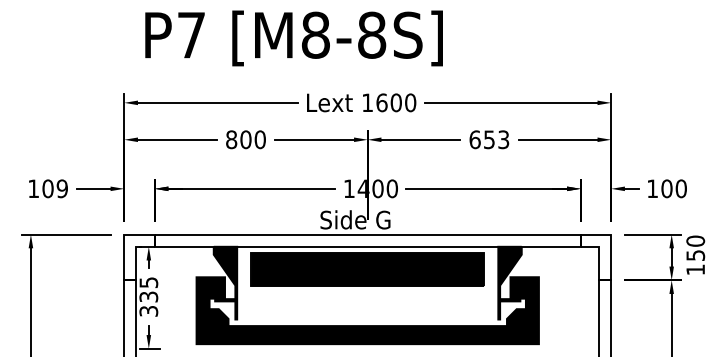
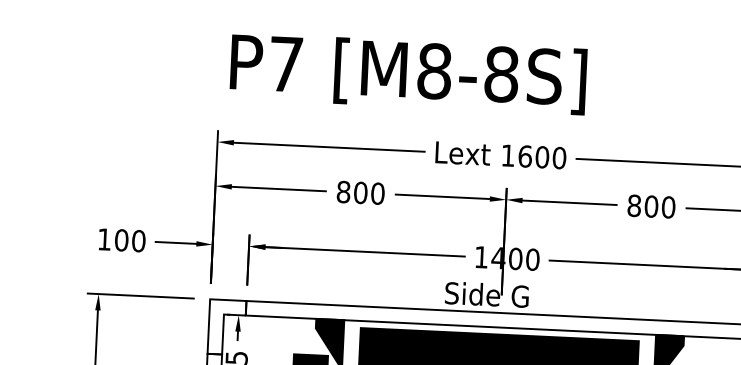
text: (293, 38) -> (407, 73), moved
text: (489, 139) -> (651, 206), 653 -> 800
text: (61, 188) -> (137, 240), 109 -> 100

